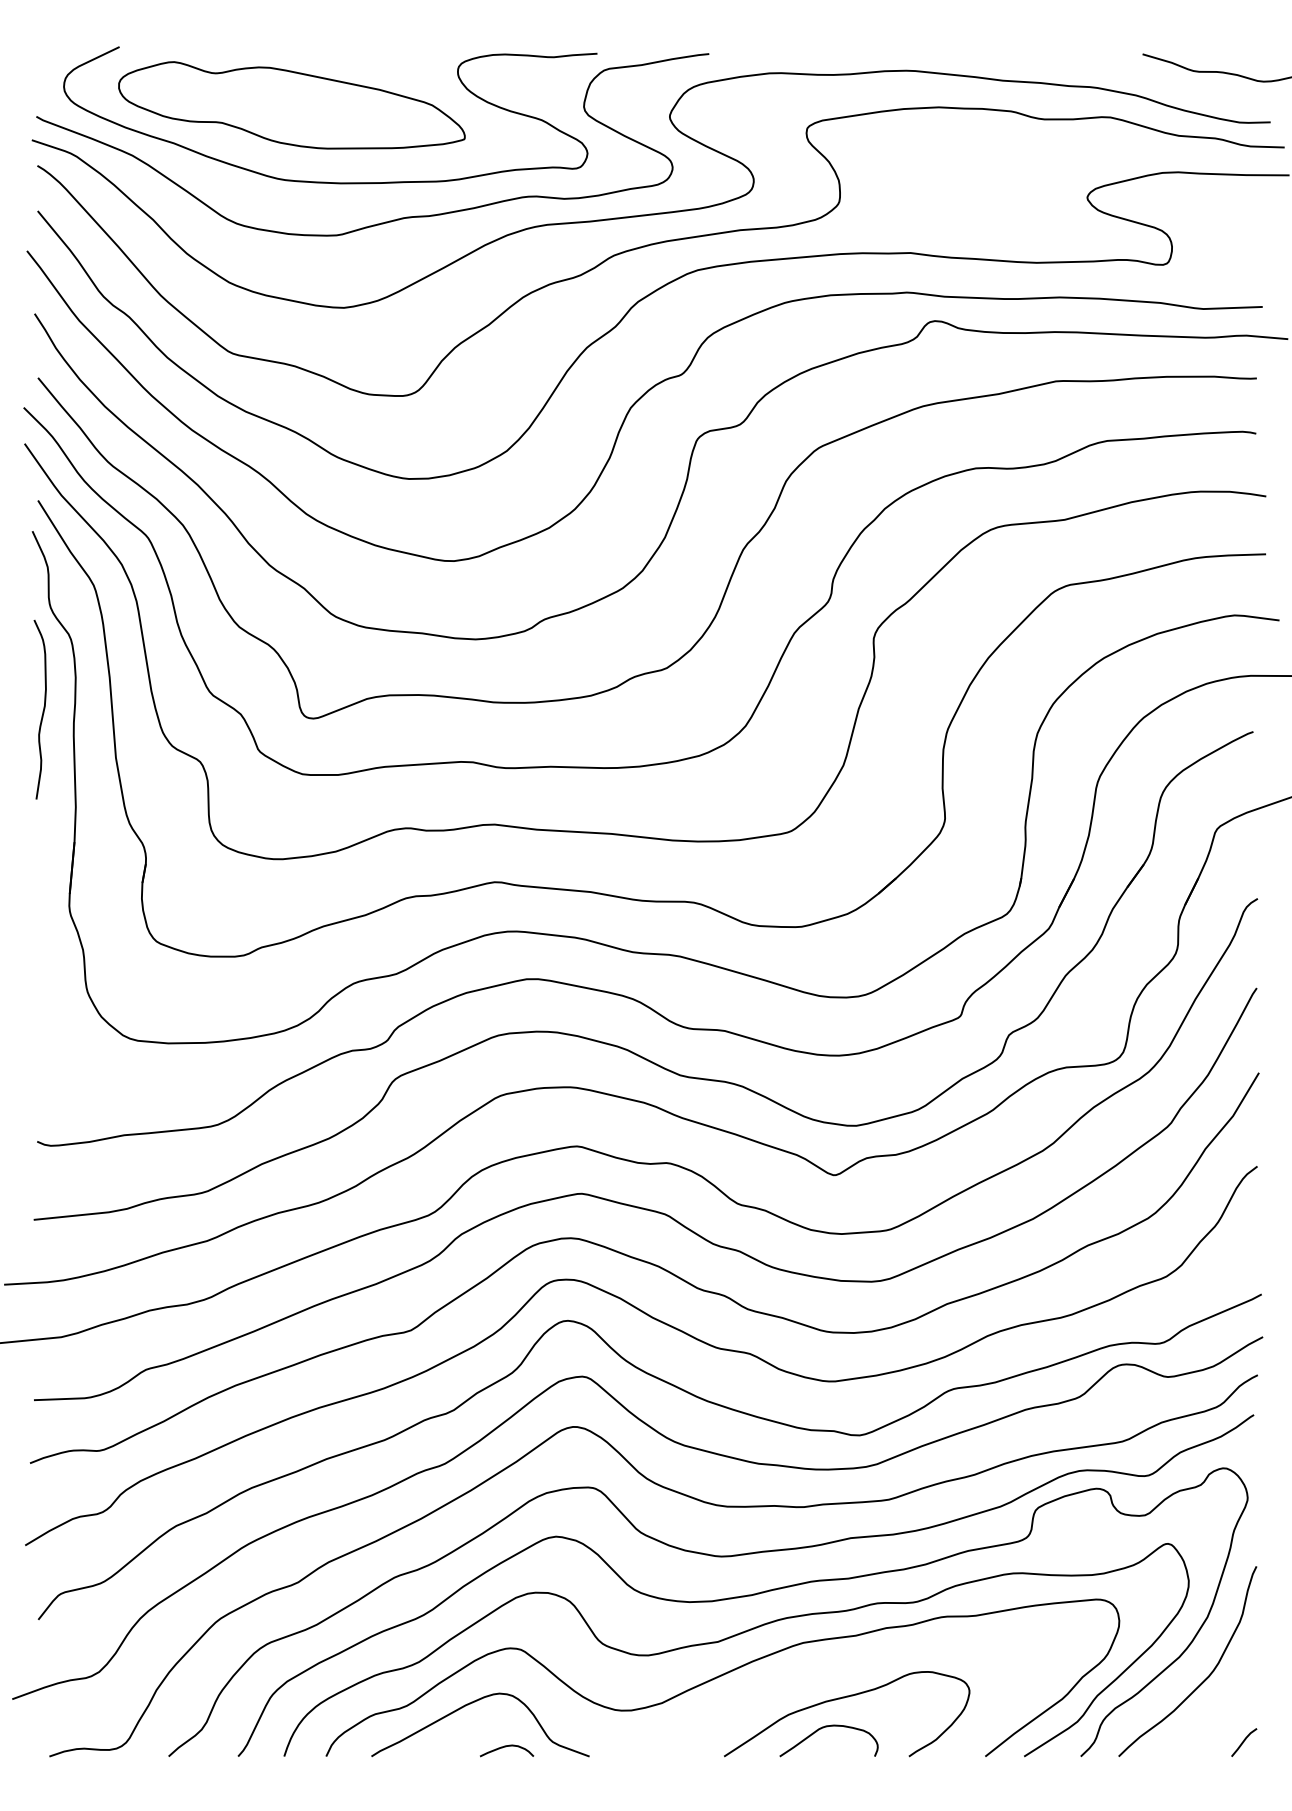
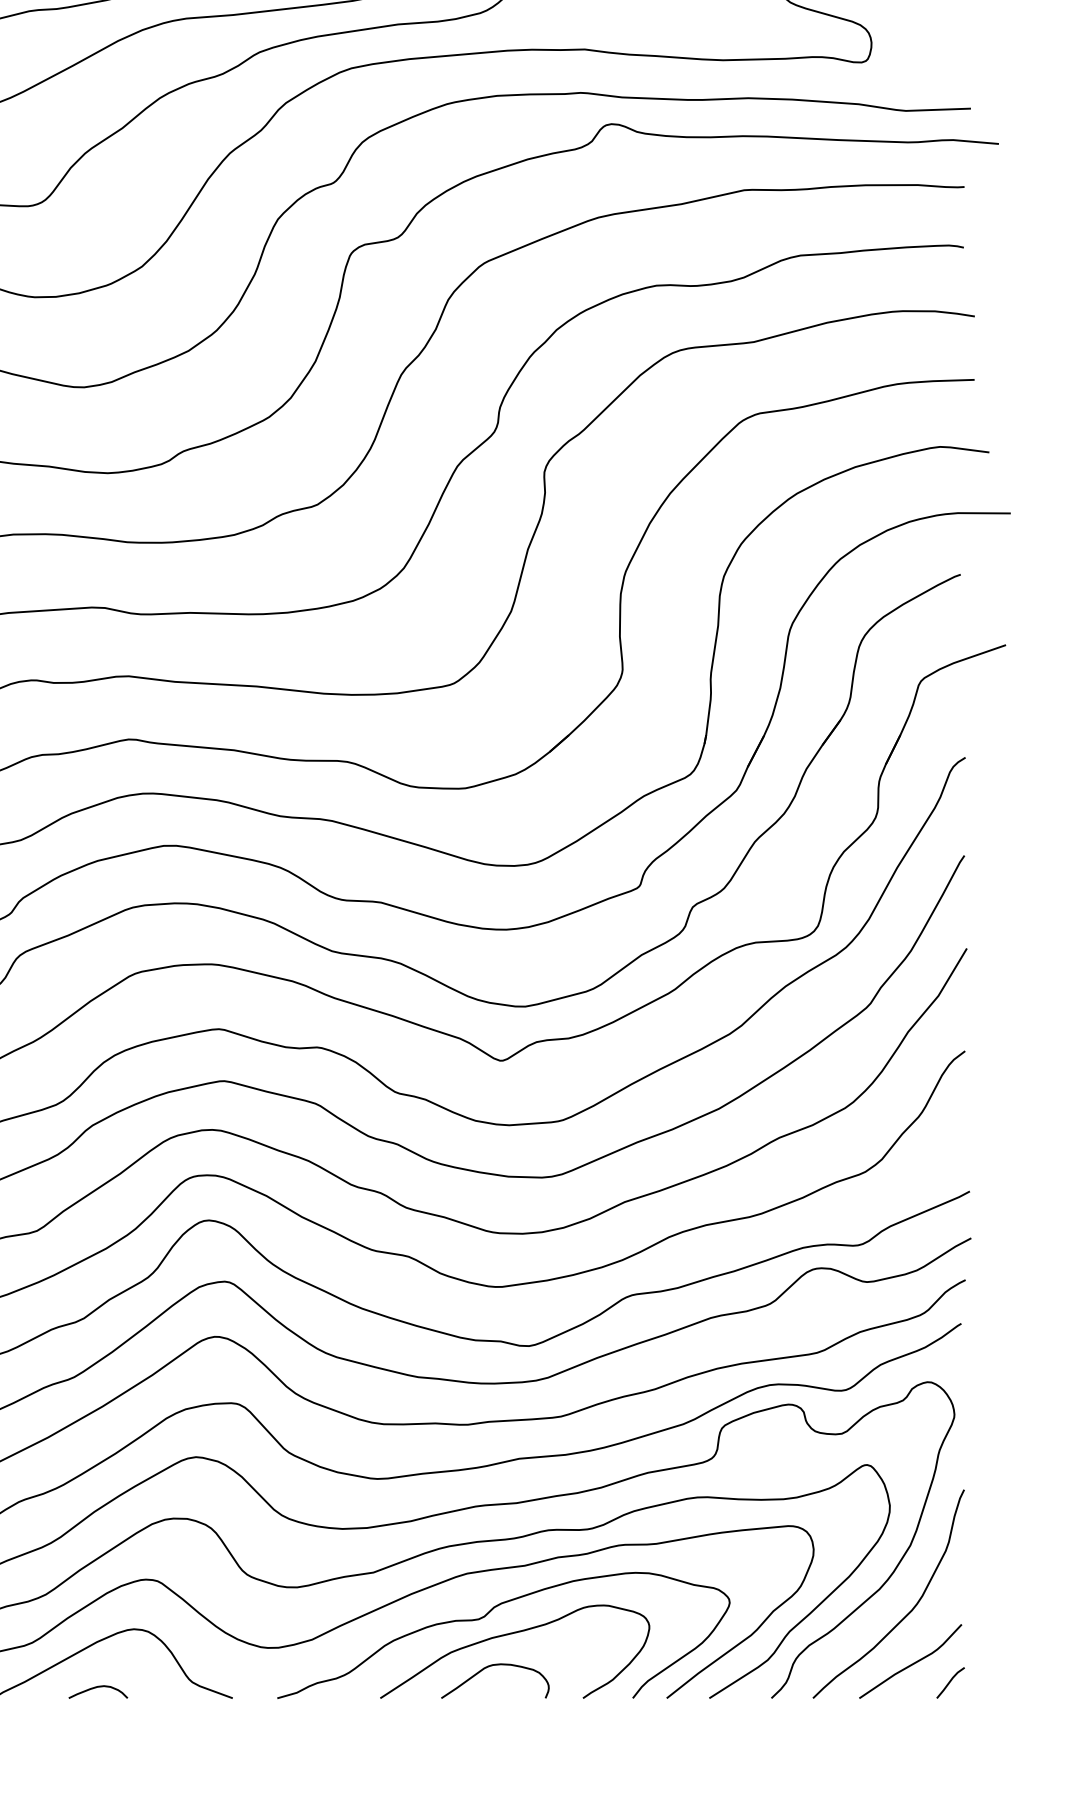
curve: (820, 1682) -> (486, 1617), added
curve: (1209, 1724) -> (912, 1663), added
curve: (506, 1747) -> (97, 1688), moved

